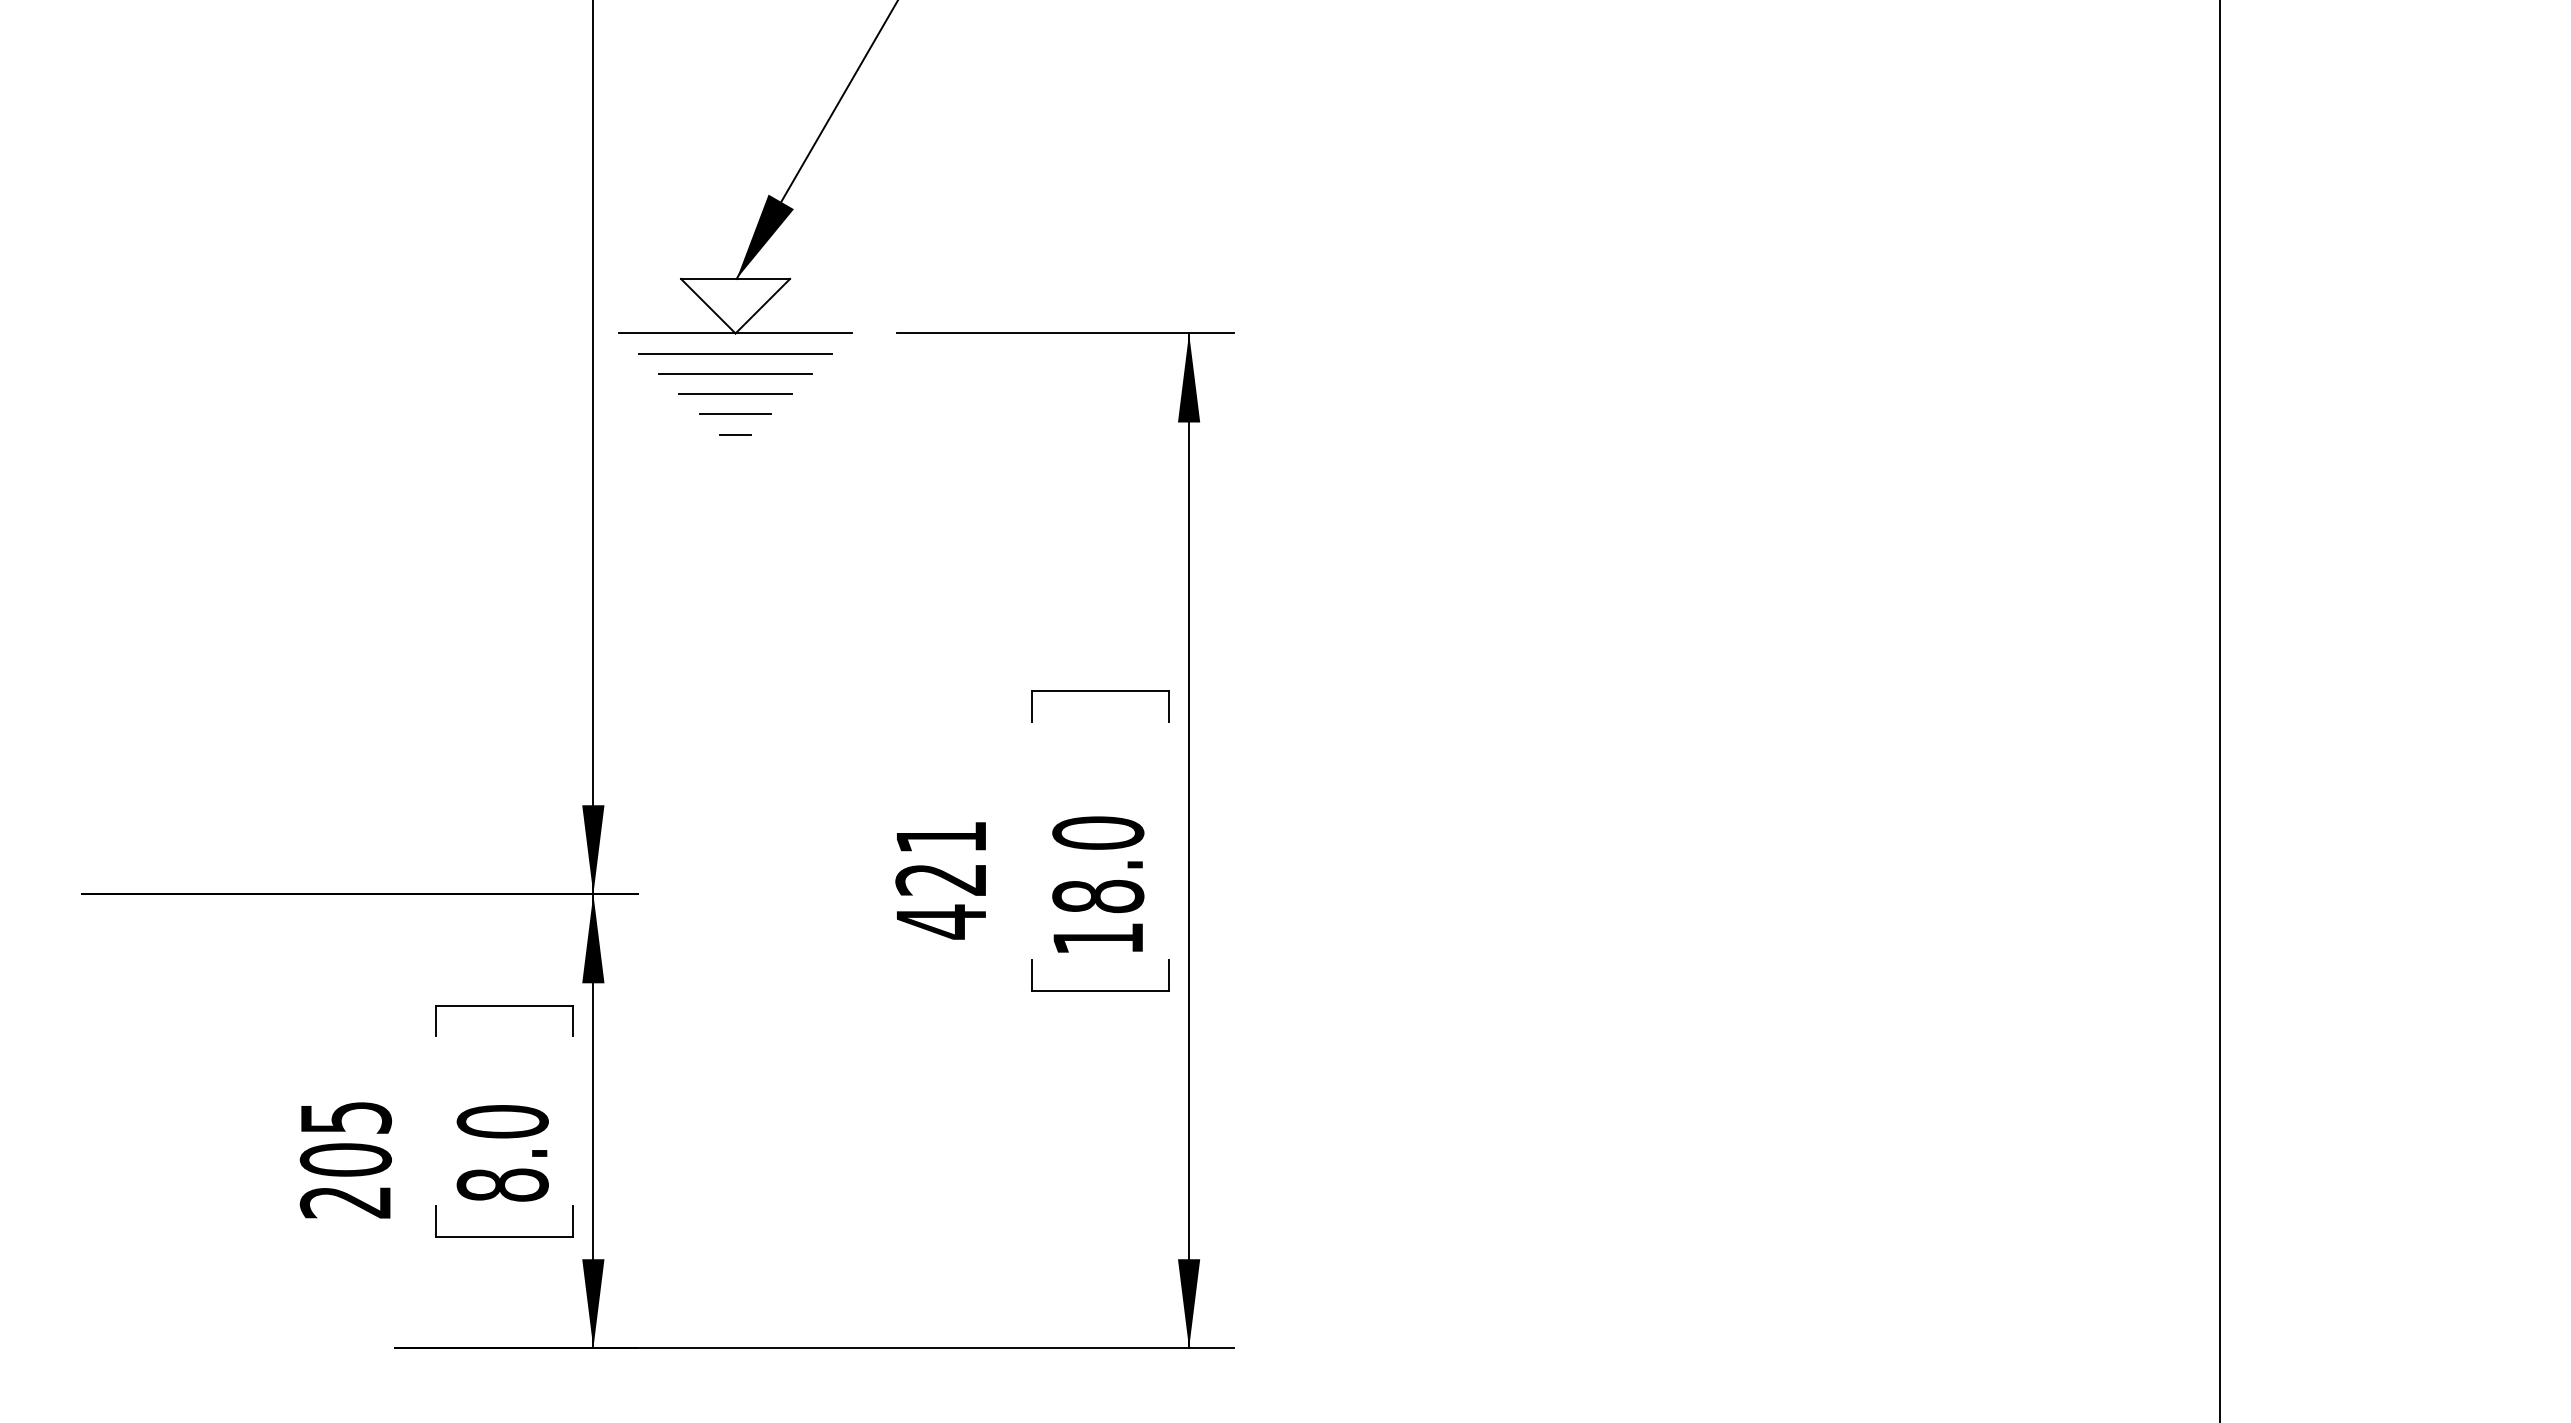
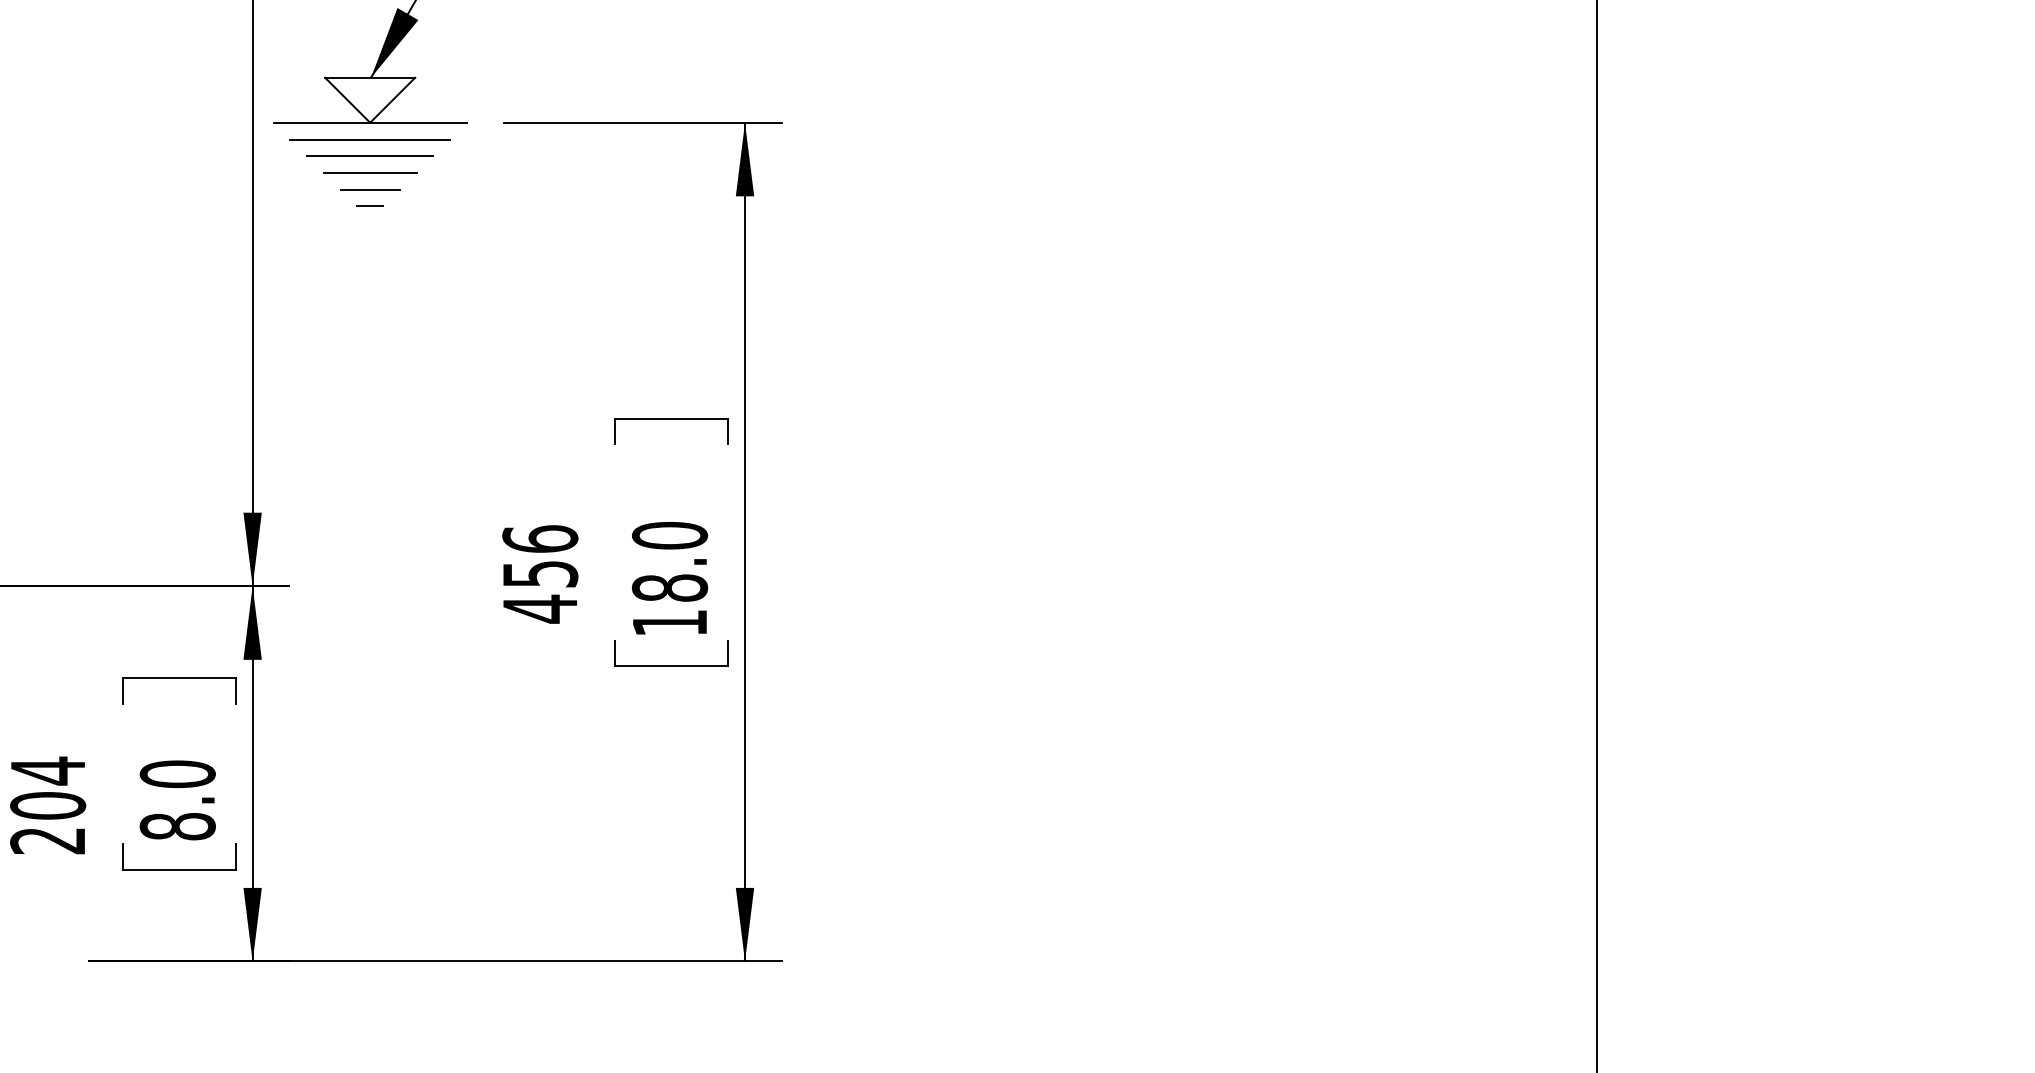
text: (941, 857) -> (540, 555), 421 -> 456
text: (346, 1117) -> (48, 770), 205 -> 204

